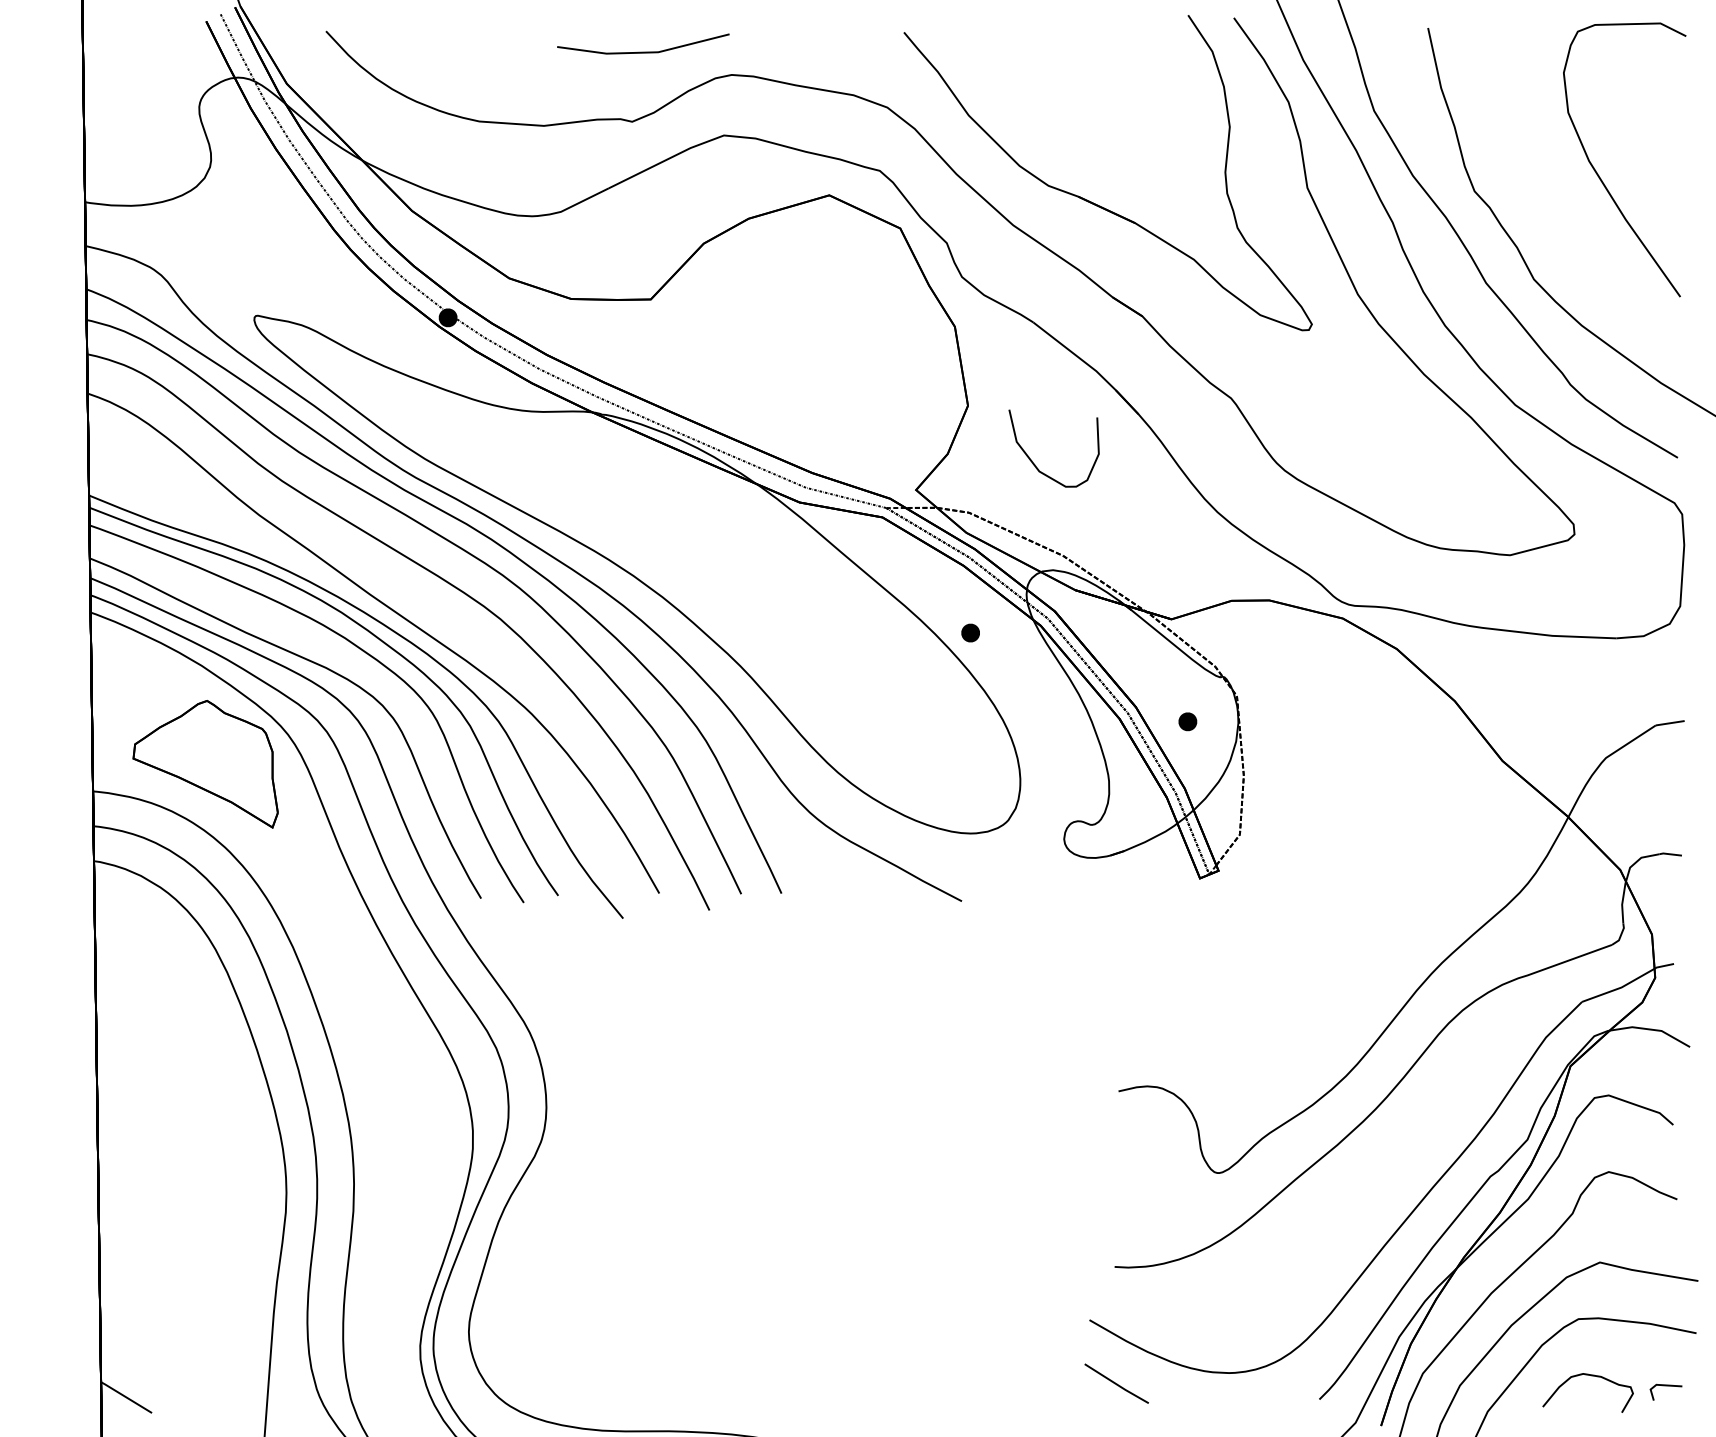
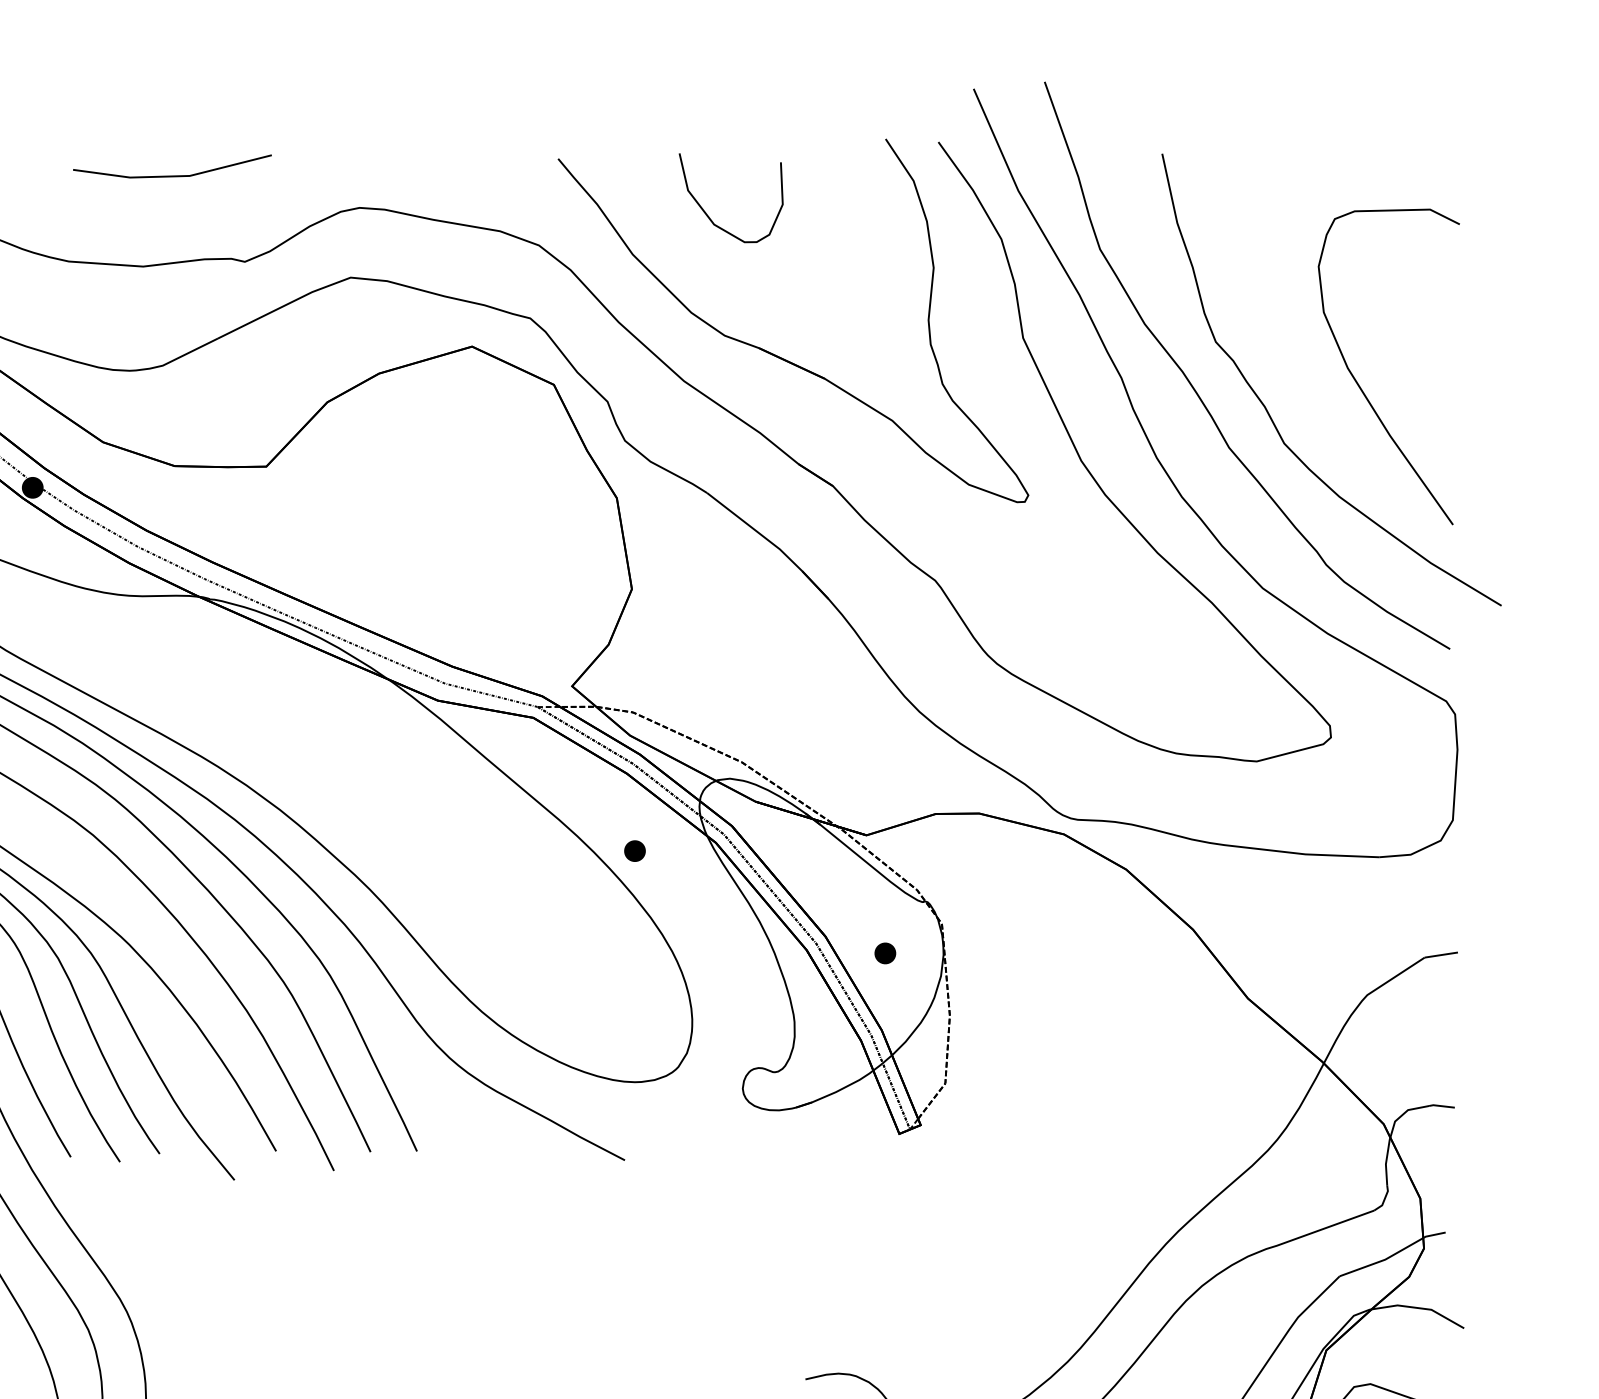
line: (643, 51) -> (172, 175), moved
curve: (1599, 175) -> (1359, 384), moved
curve: (1035, 464) -> (709, 216), moved

